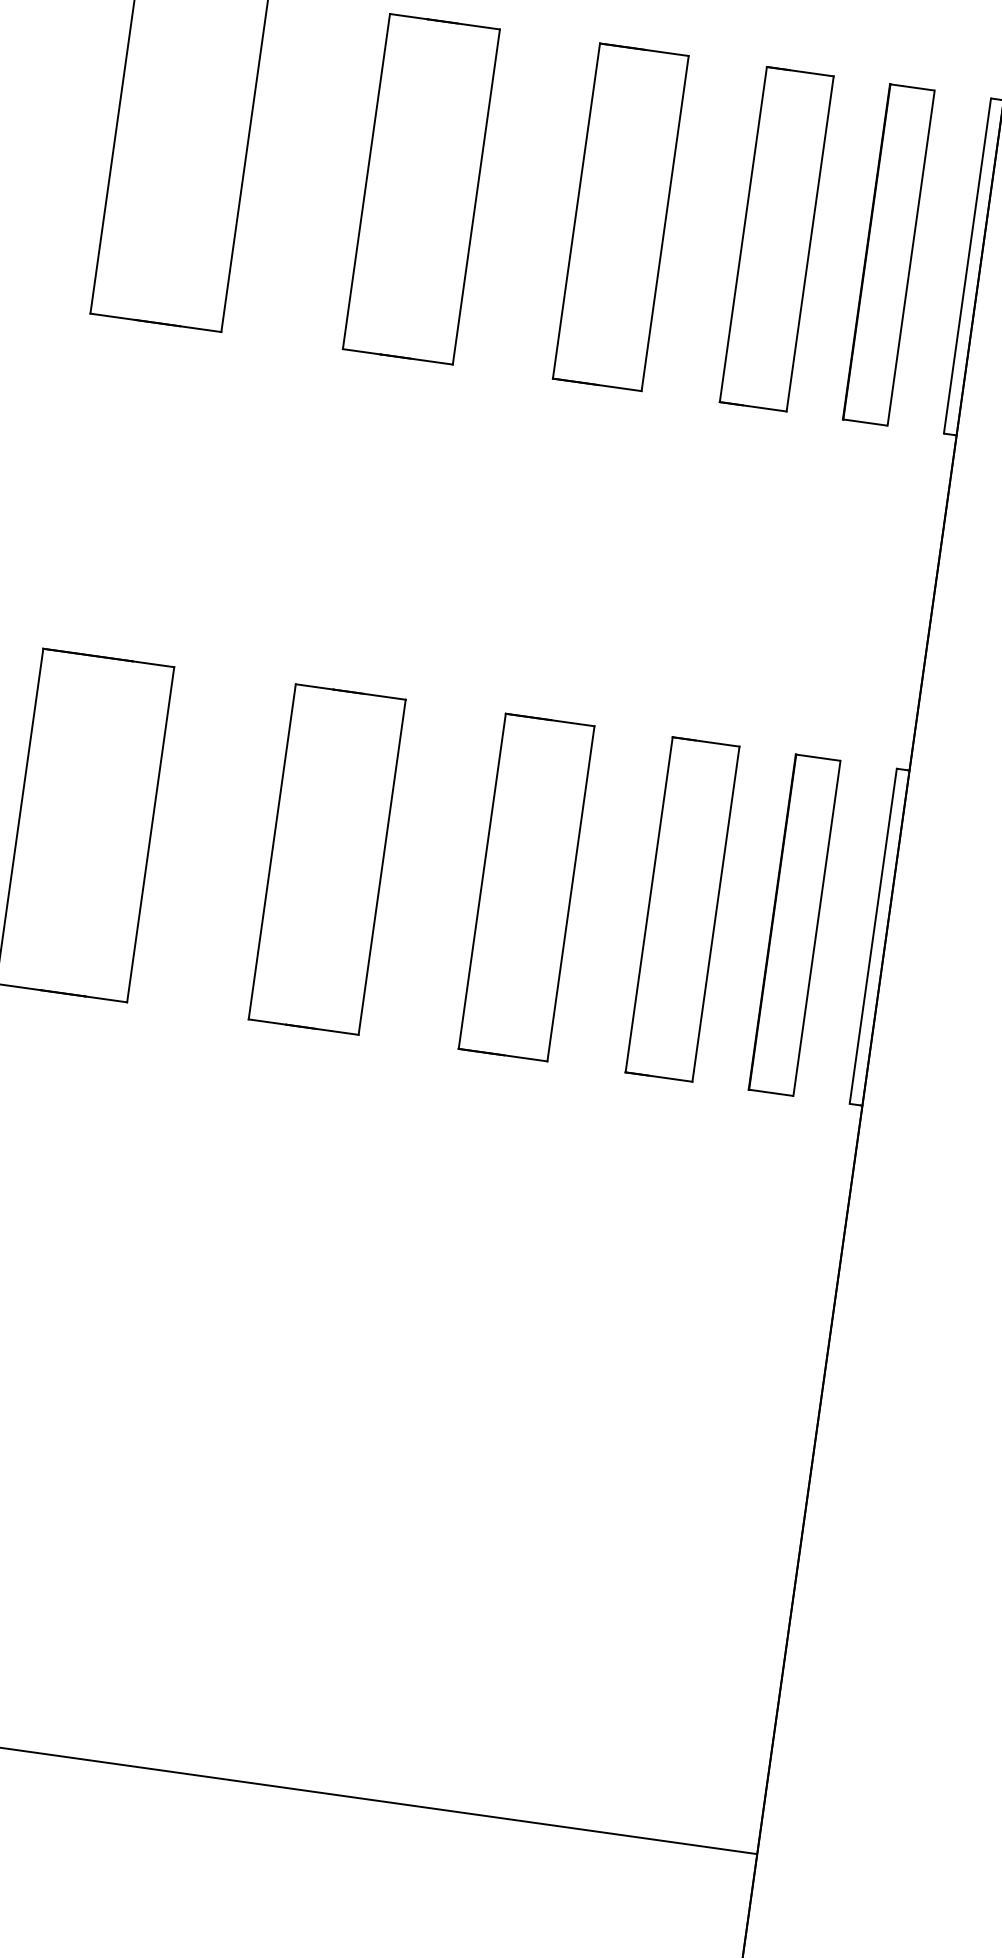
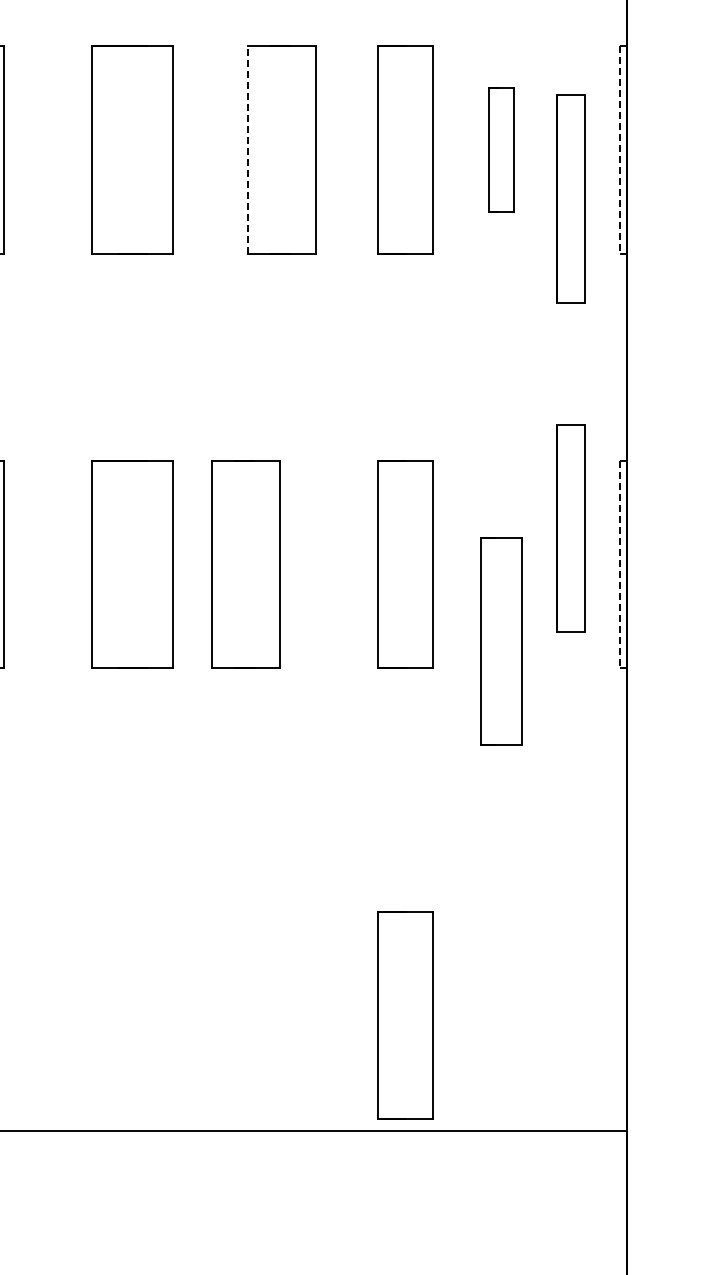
line: (366, 180) -> (247, 149), solid -> dashed
part: (776, 238) -> (501, 149), size x0.6
part: (888, 254) -> (570, 198), moved
line: (967, 265) -> (619, 149), solid -> dashed
part: (326, 859) -> (245, 564), moved
part: (682, 909) -> (501, 641), moved
part: (793, 925) -> (570, 528), moved
line: (873, 936) -> (619, 564), solid -> dashed
part: (424, 1616) -> (405, 1015), added

